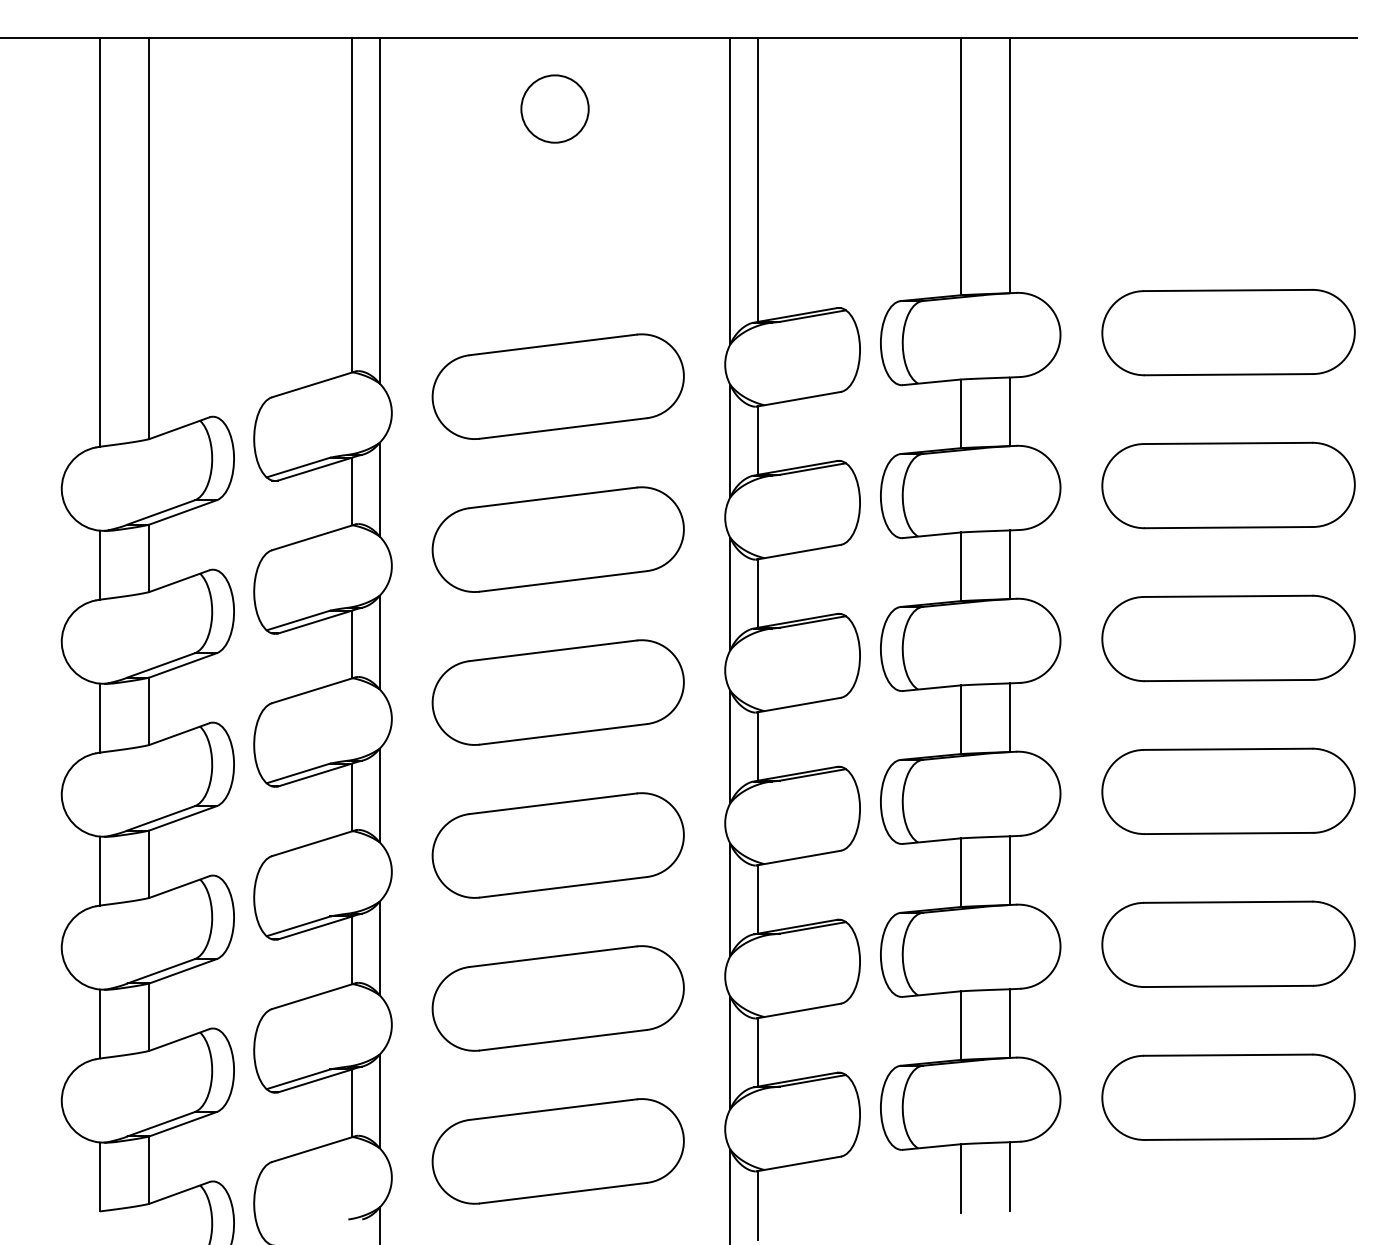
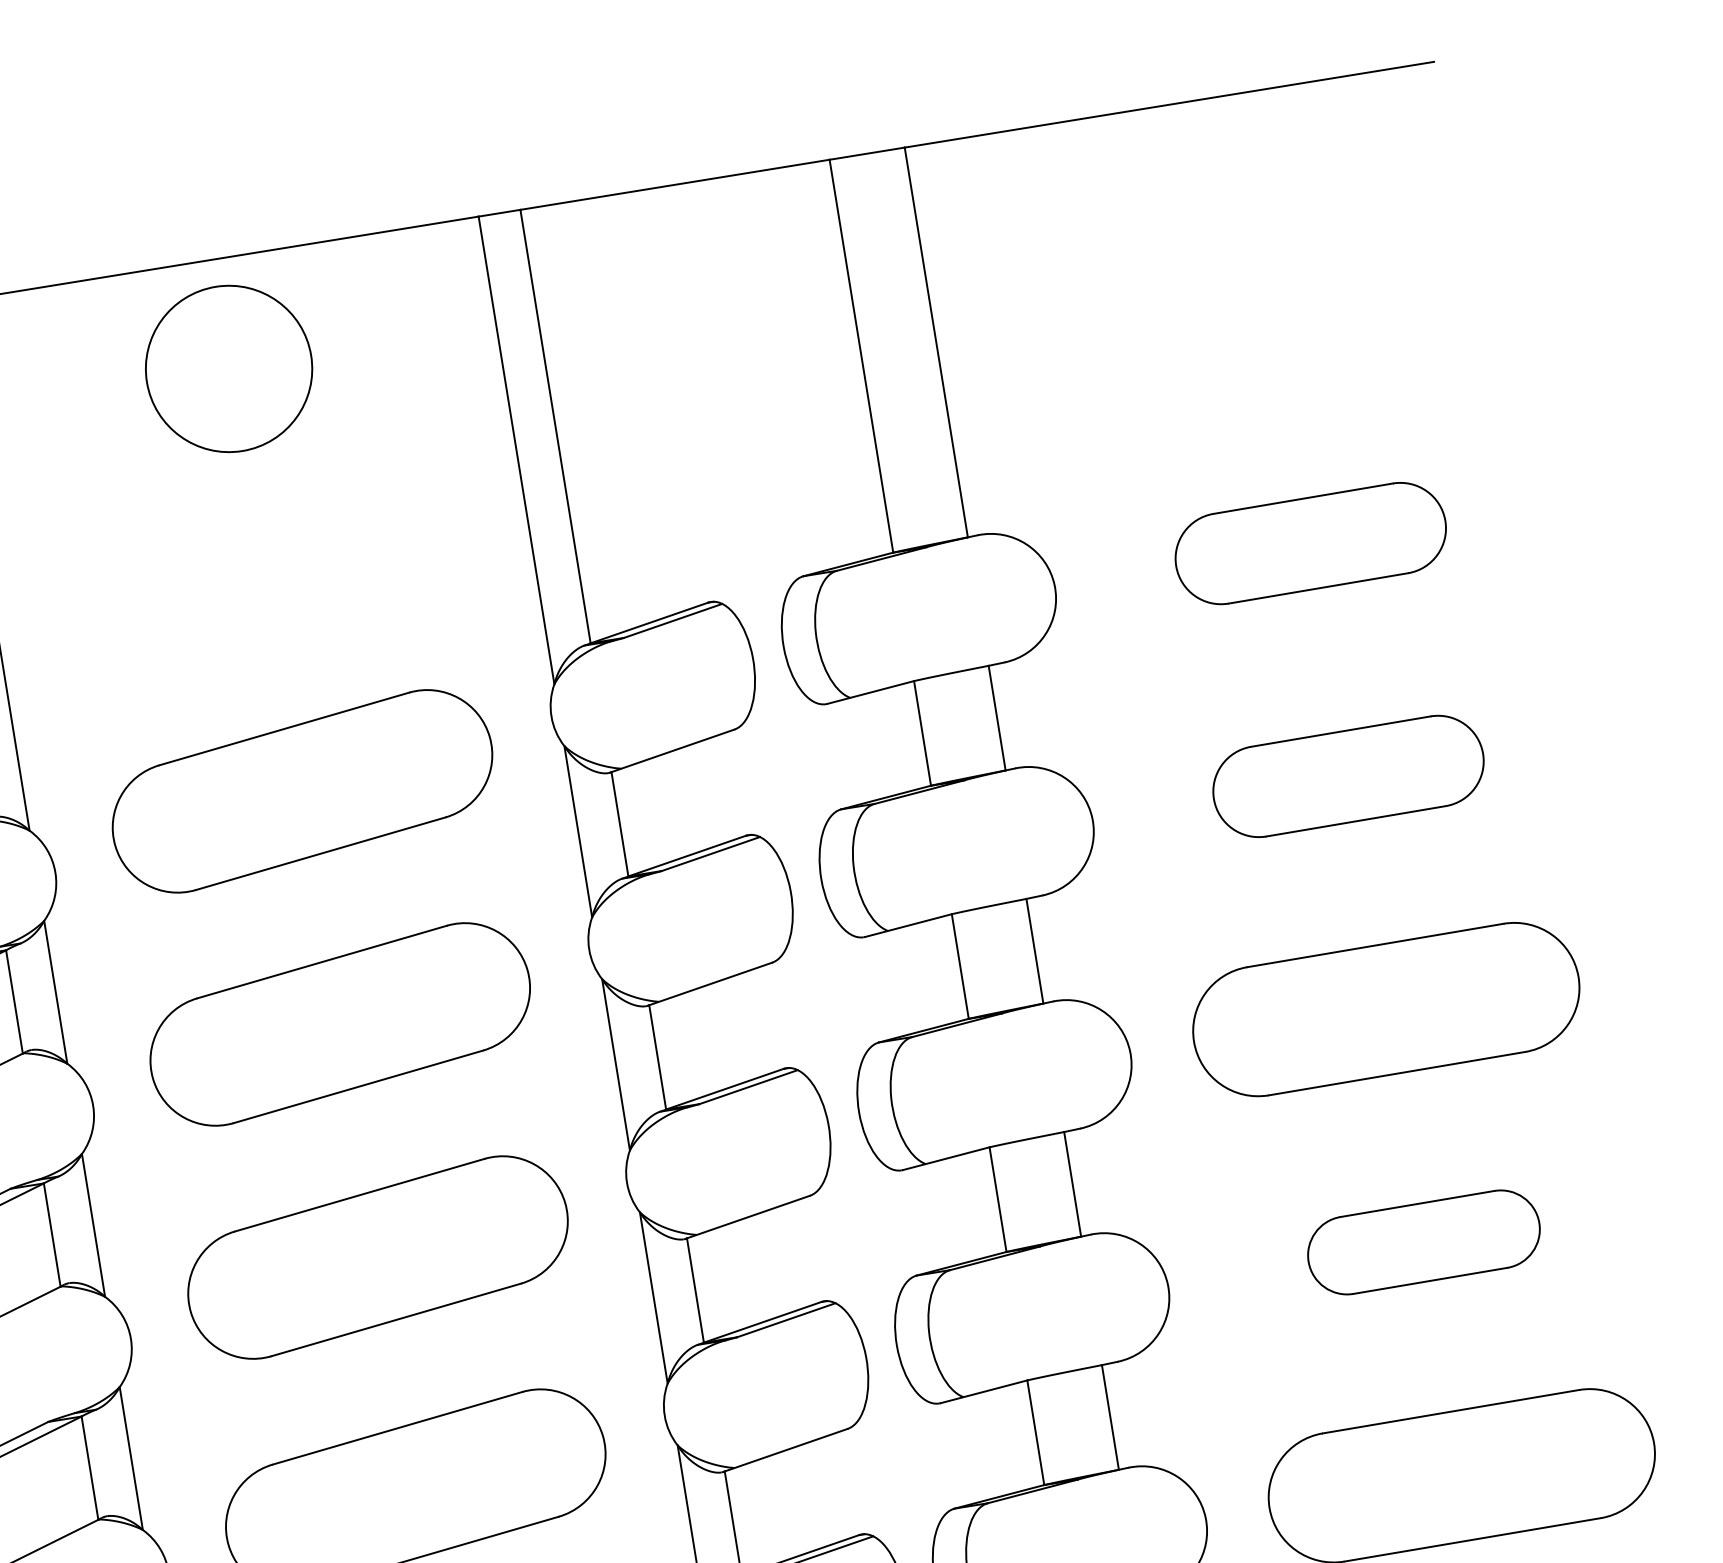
circle: (554, 108) -> (228, 368), size x1.6
part: (1228, 332) -> (1310, 543), size x0.7
part: (1228, 485) -> (1348, 776), size x0.7
part: (1228, 790) -> (1423, 1241), size x0.6

